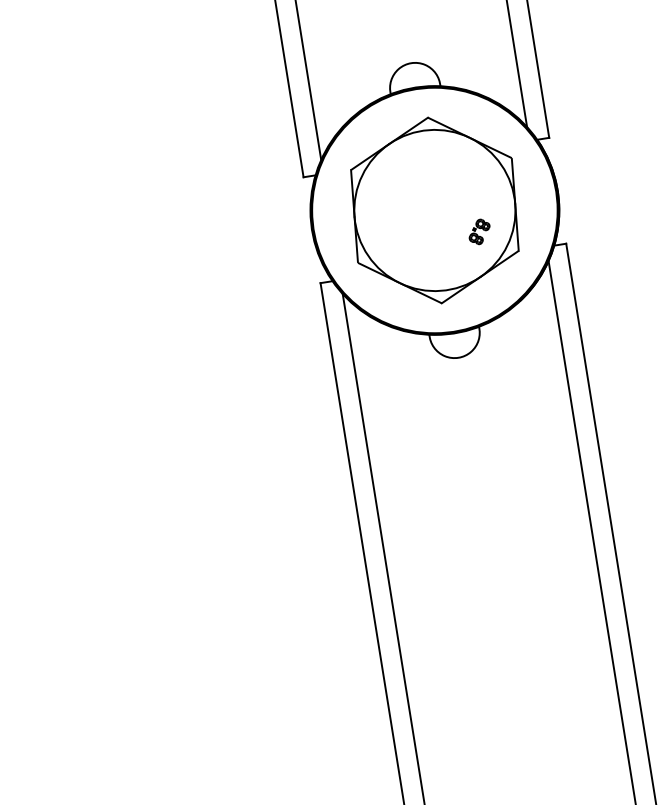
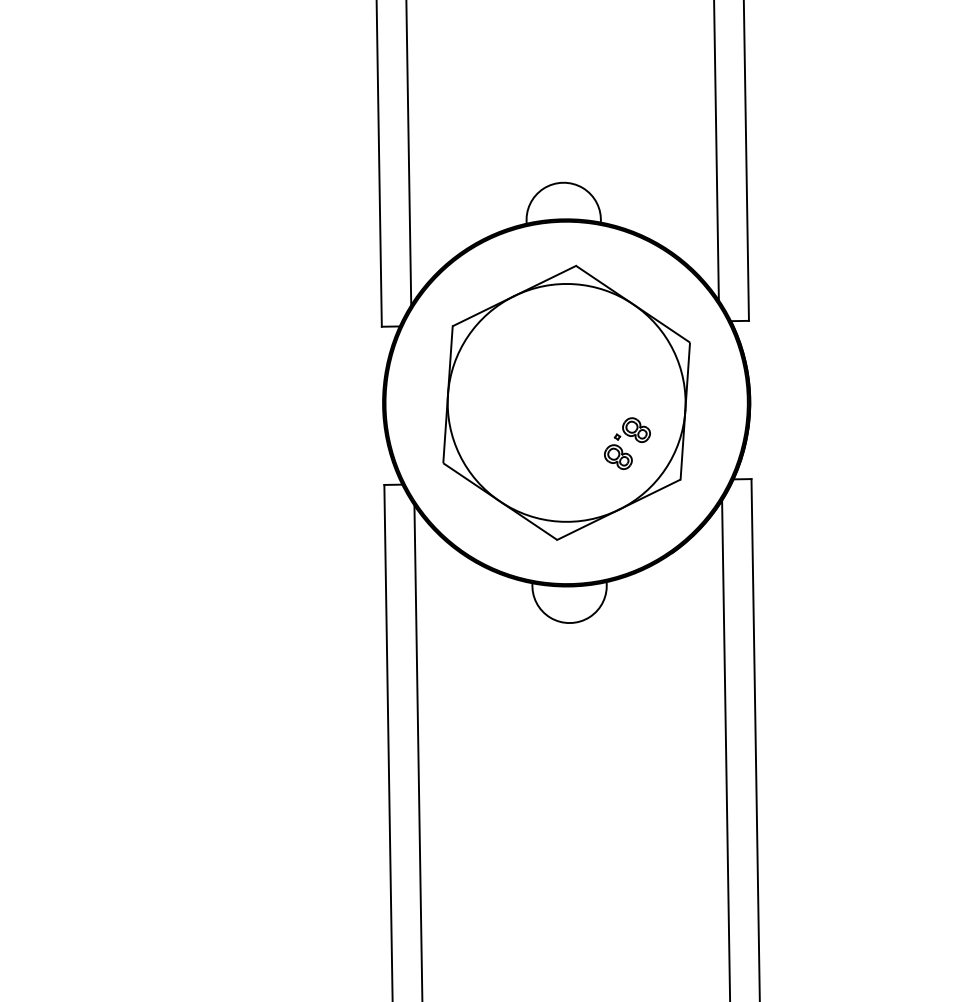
part: (479, 231) -> (627, 442), size x1.43

